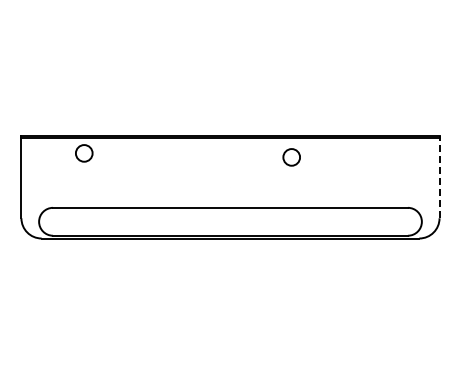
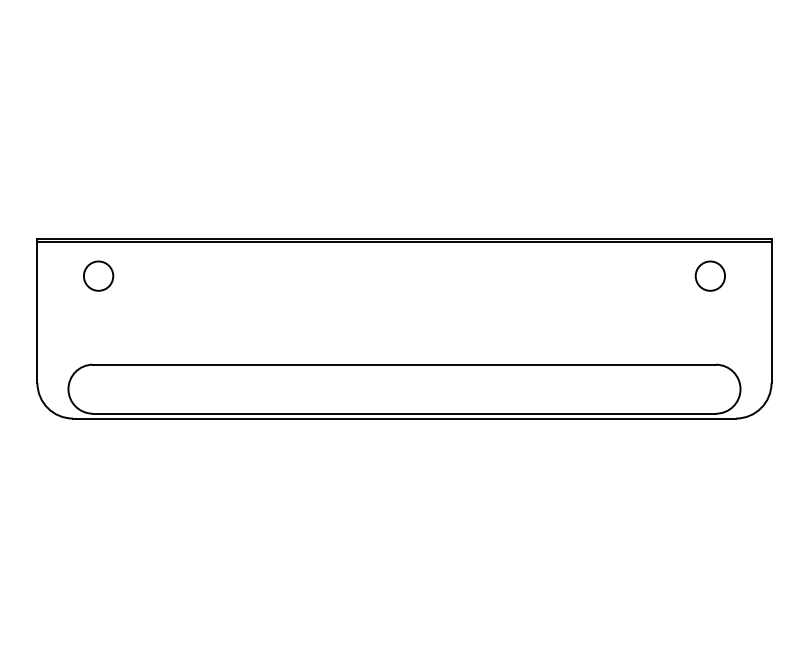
circle: (84, 153) -> (99, 276), moved
circle: (291, 157) -> (709, 276), moved
line: (439, 177) -> (771, 311), dashed -> solid

